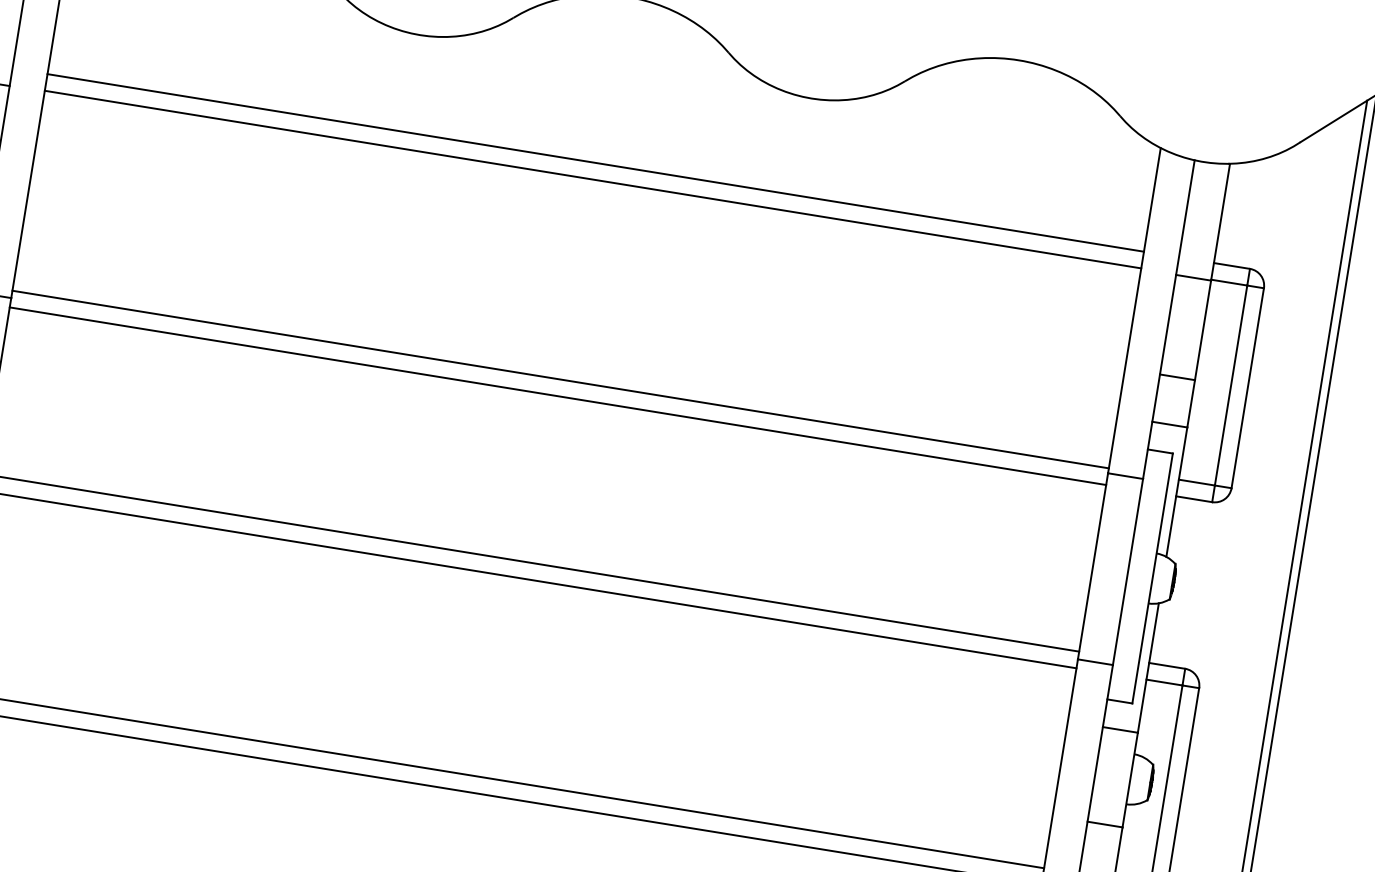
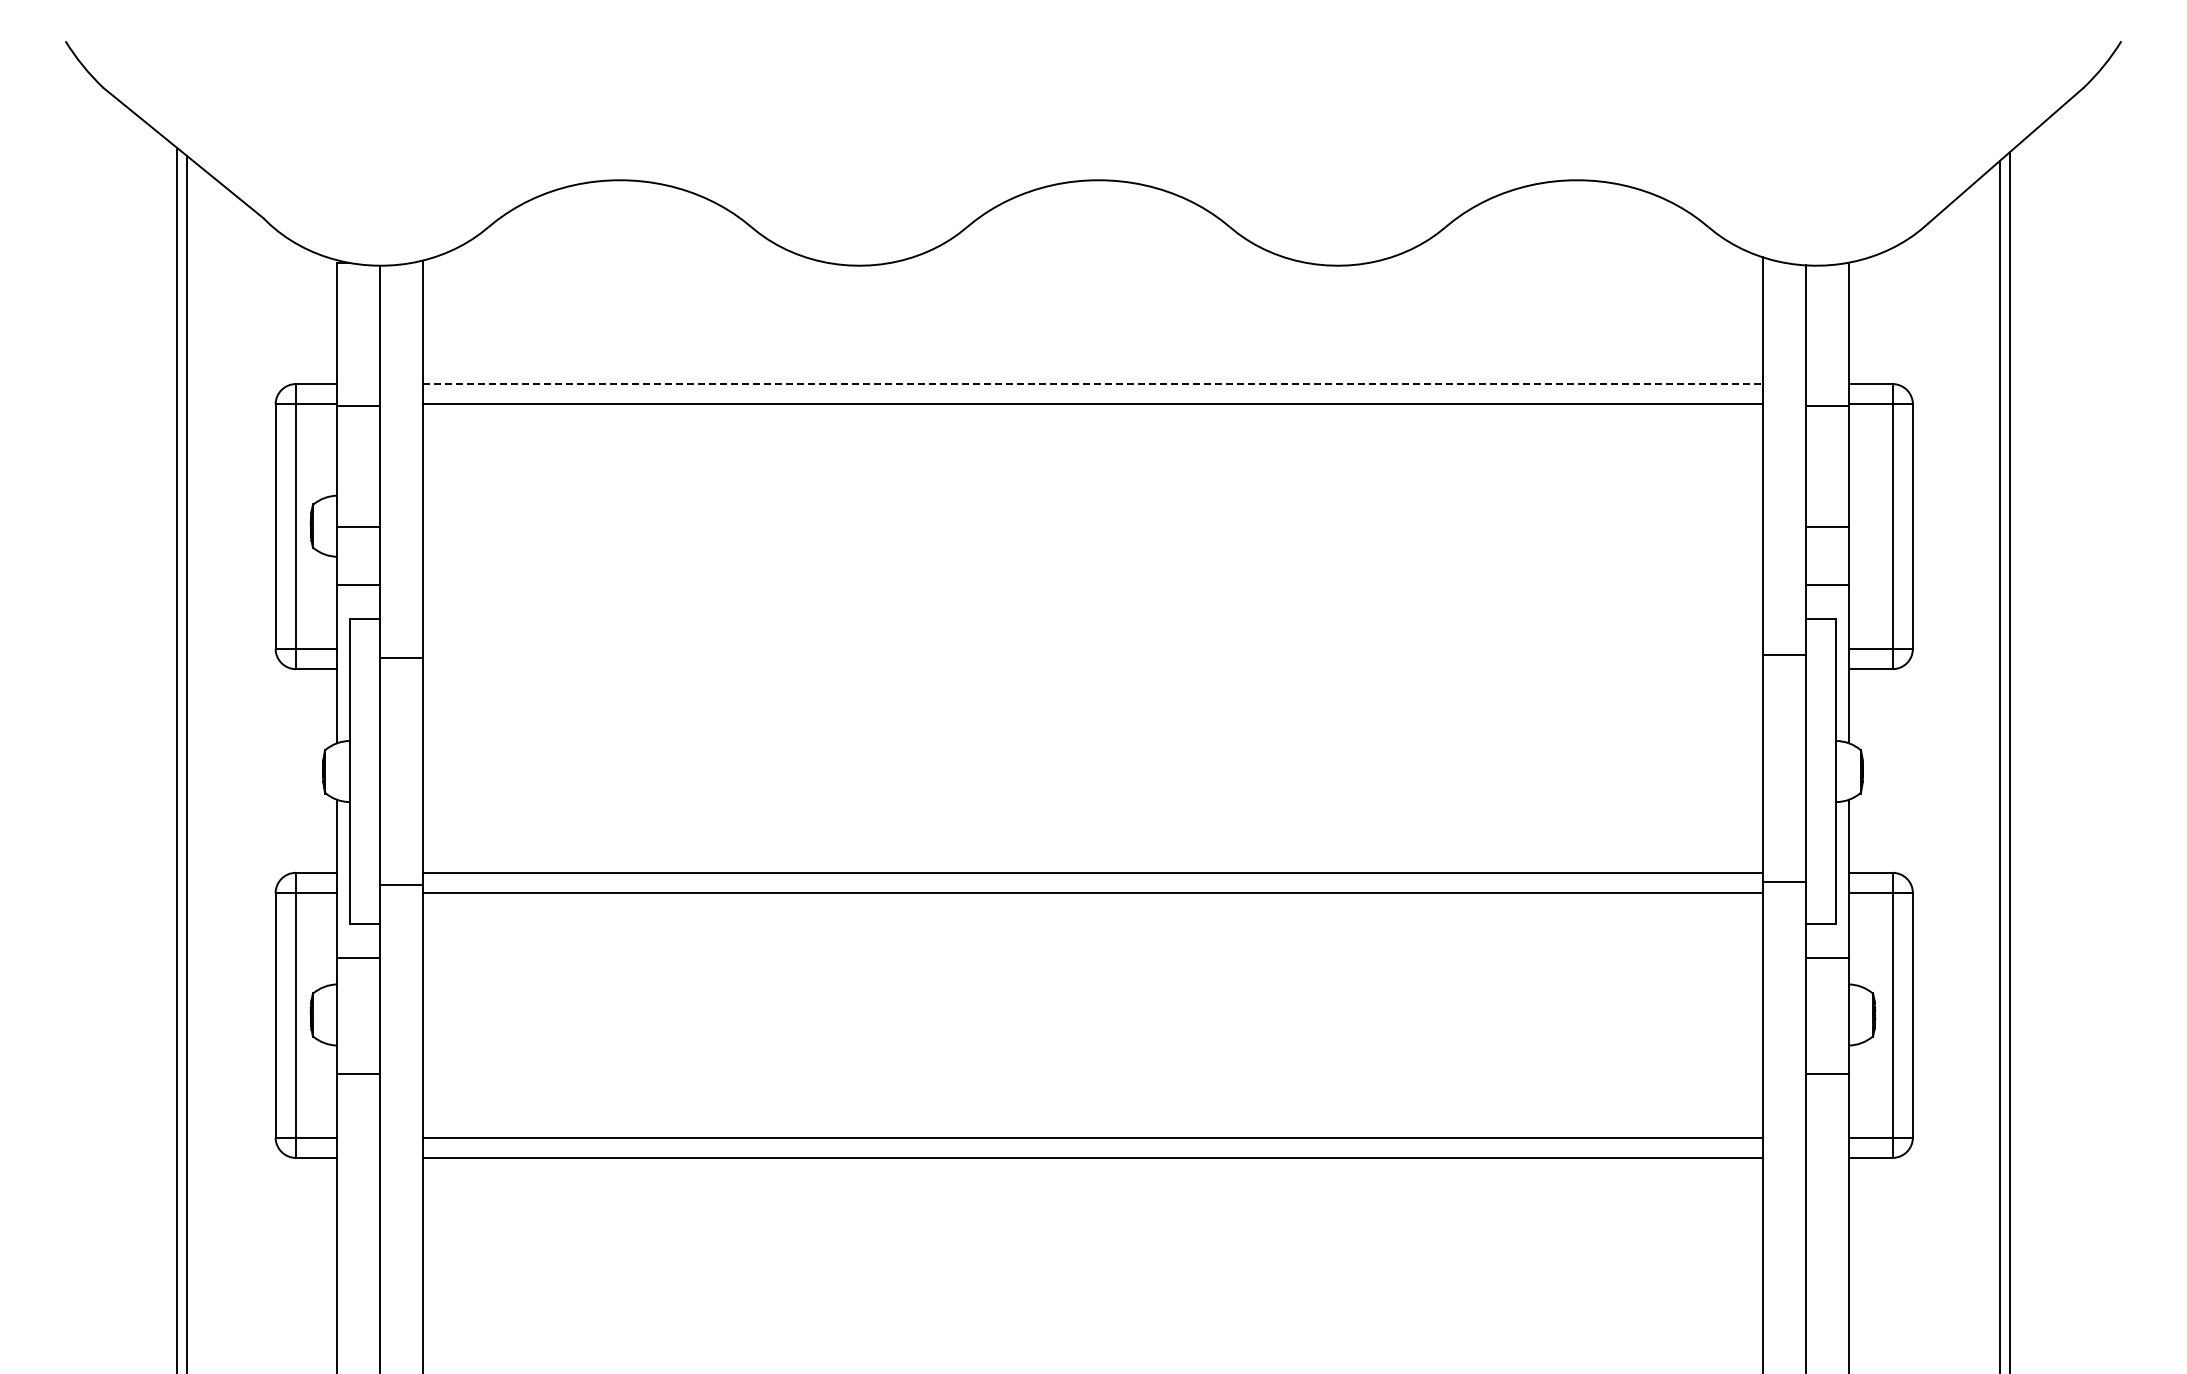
line: (596, 163) -> (1093, 384), solid -> dashed
line: (561, 379) -> (1093, 648), removed
line: (558, 396) -> (1093, 669), removed

